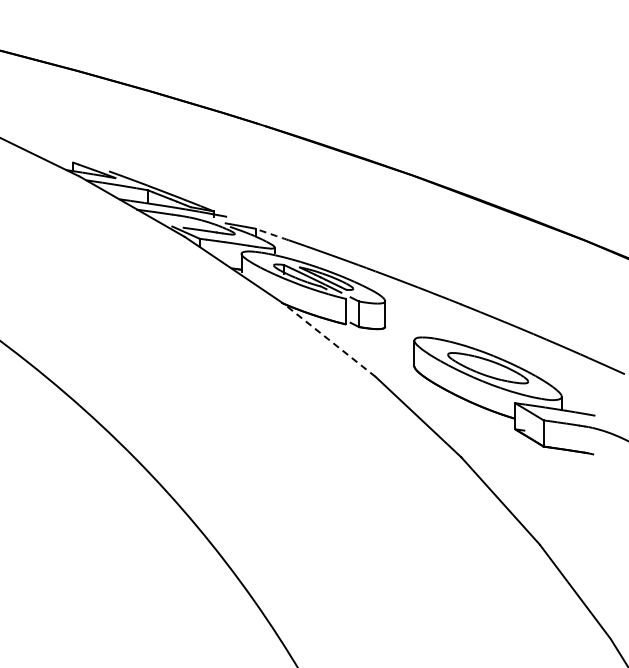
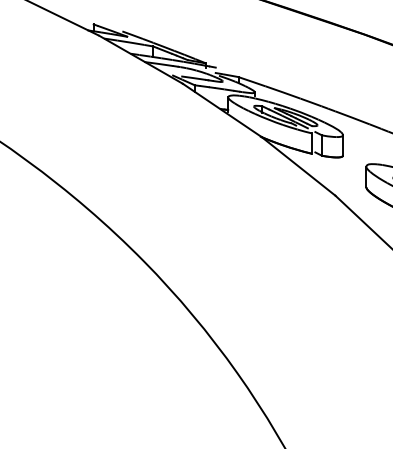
arc: (272, 234) -> (252, 81), dashed -> solid
line: (329, 340) -> (298, 166), dashed -> solid

